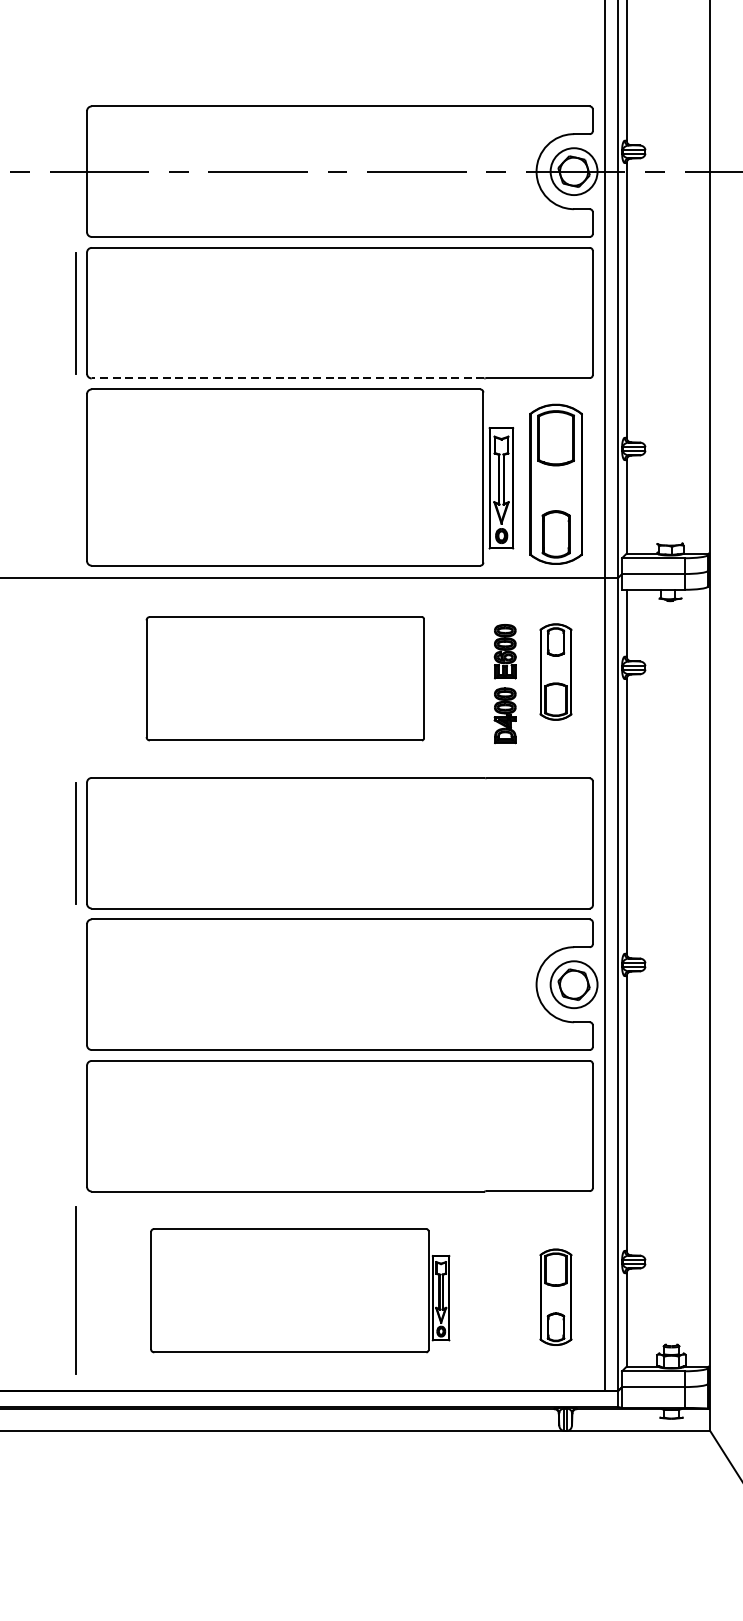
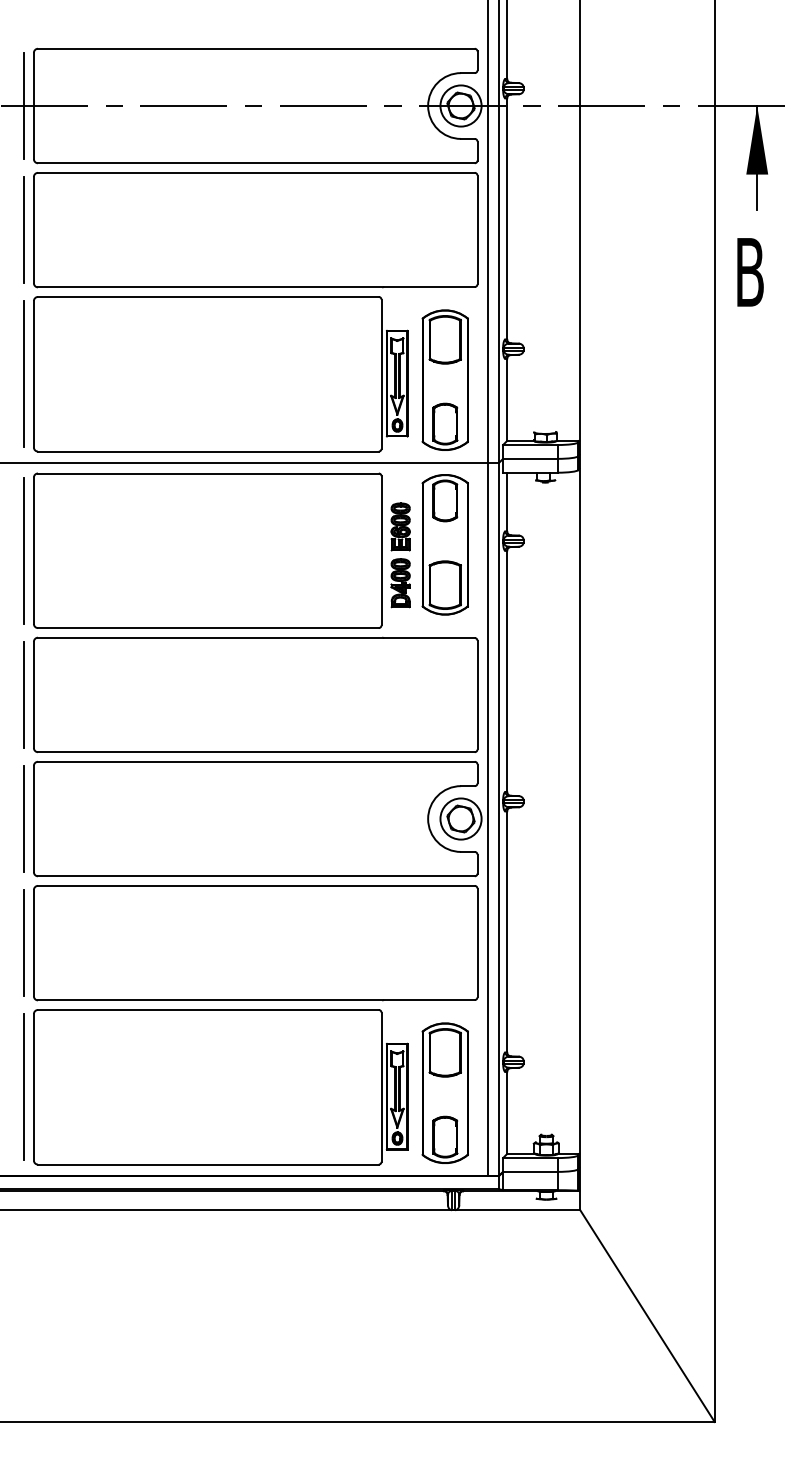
line: (76, 171) -> (24, 105), added
line: (287, 378) -> (209, 287), dashed -> solid
line: (76, 477) -> (24, 374), added
part: (555, 671) -> (444, 544), size x1.67
line: (76, 678) -> (24, 550), added
part: (284, 678) -> (207, 550), size x1.43
line: (76, 984) -> (24, 818), added
line: (76, 1125) -> (24, 942), added
part: (299, 1290) -> (220, 1087), size x1.43
part: (555, 1296) -> (444, 1092), size x1.67

